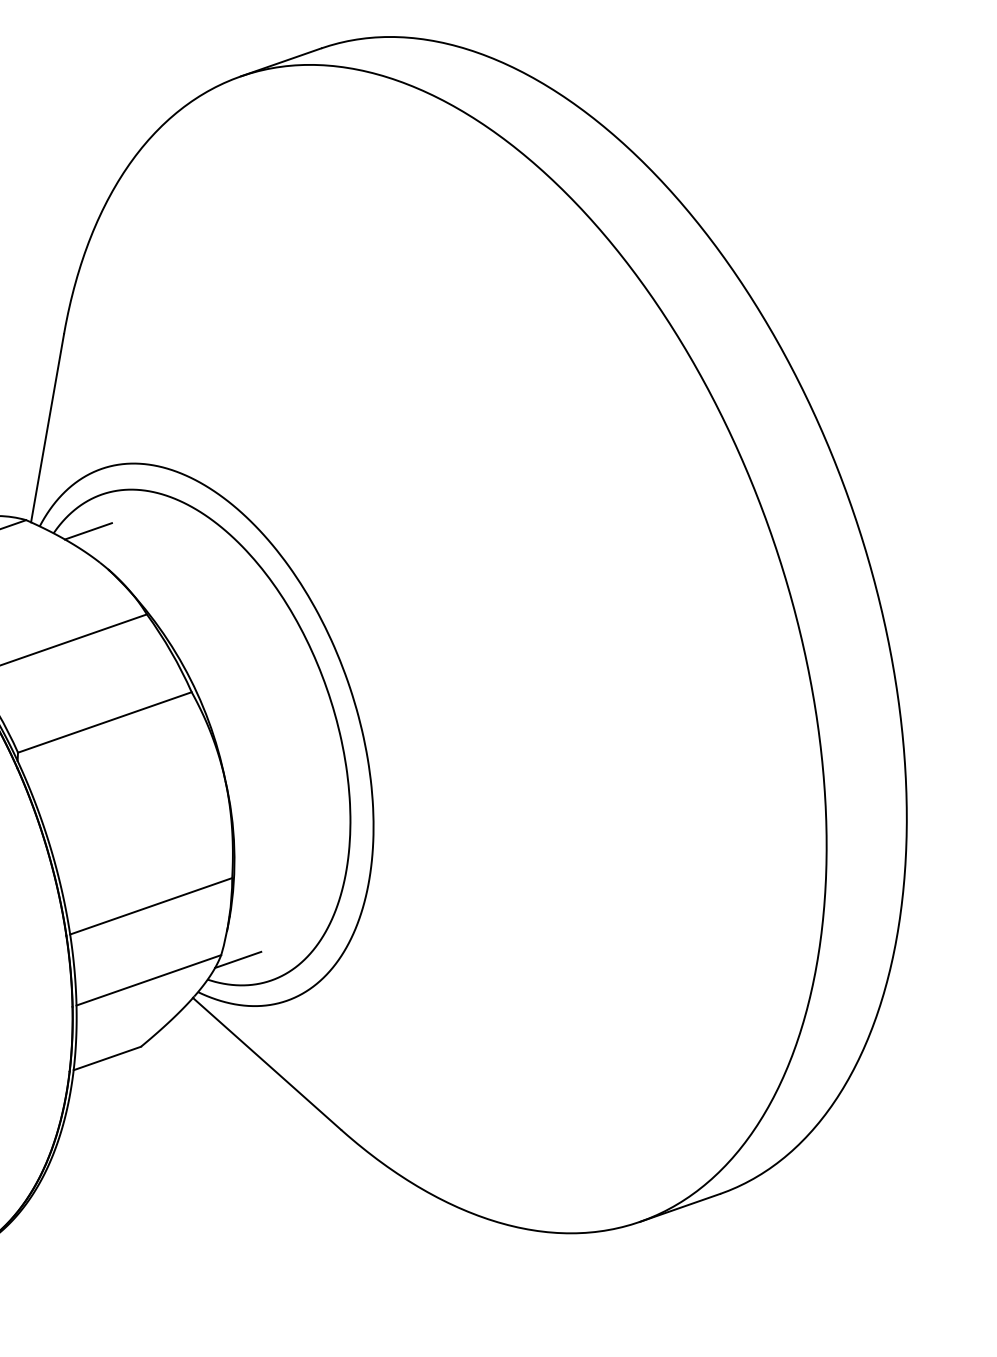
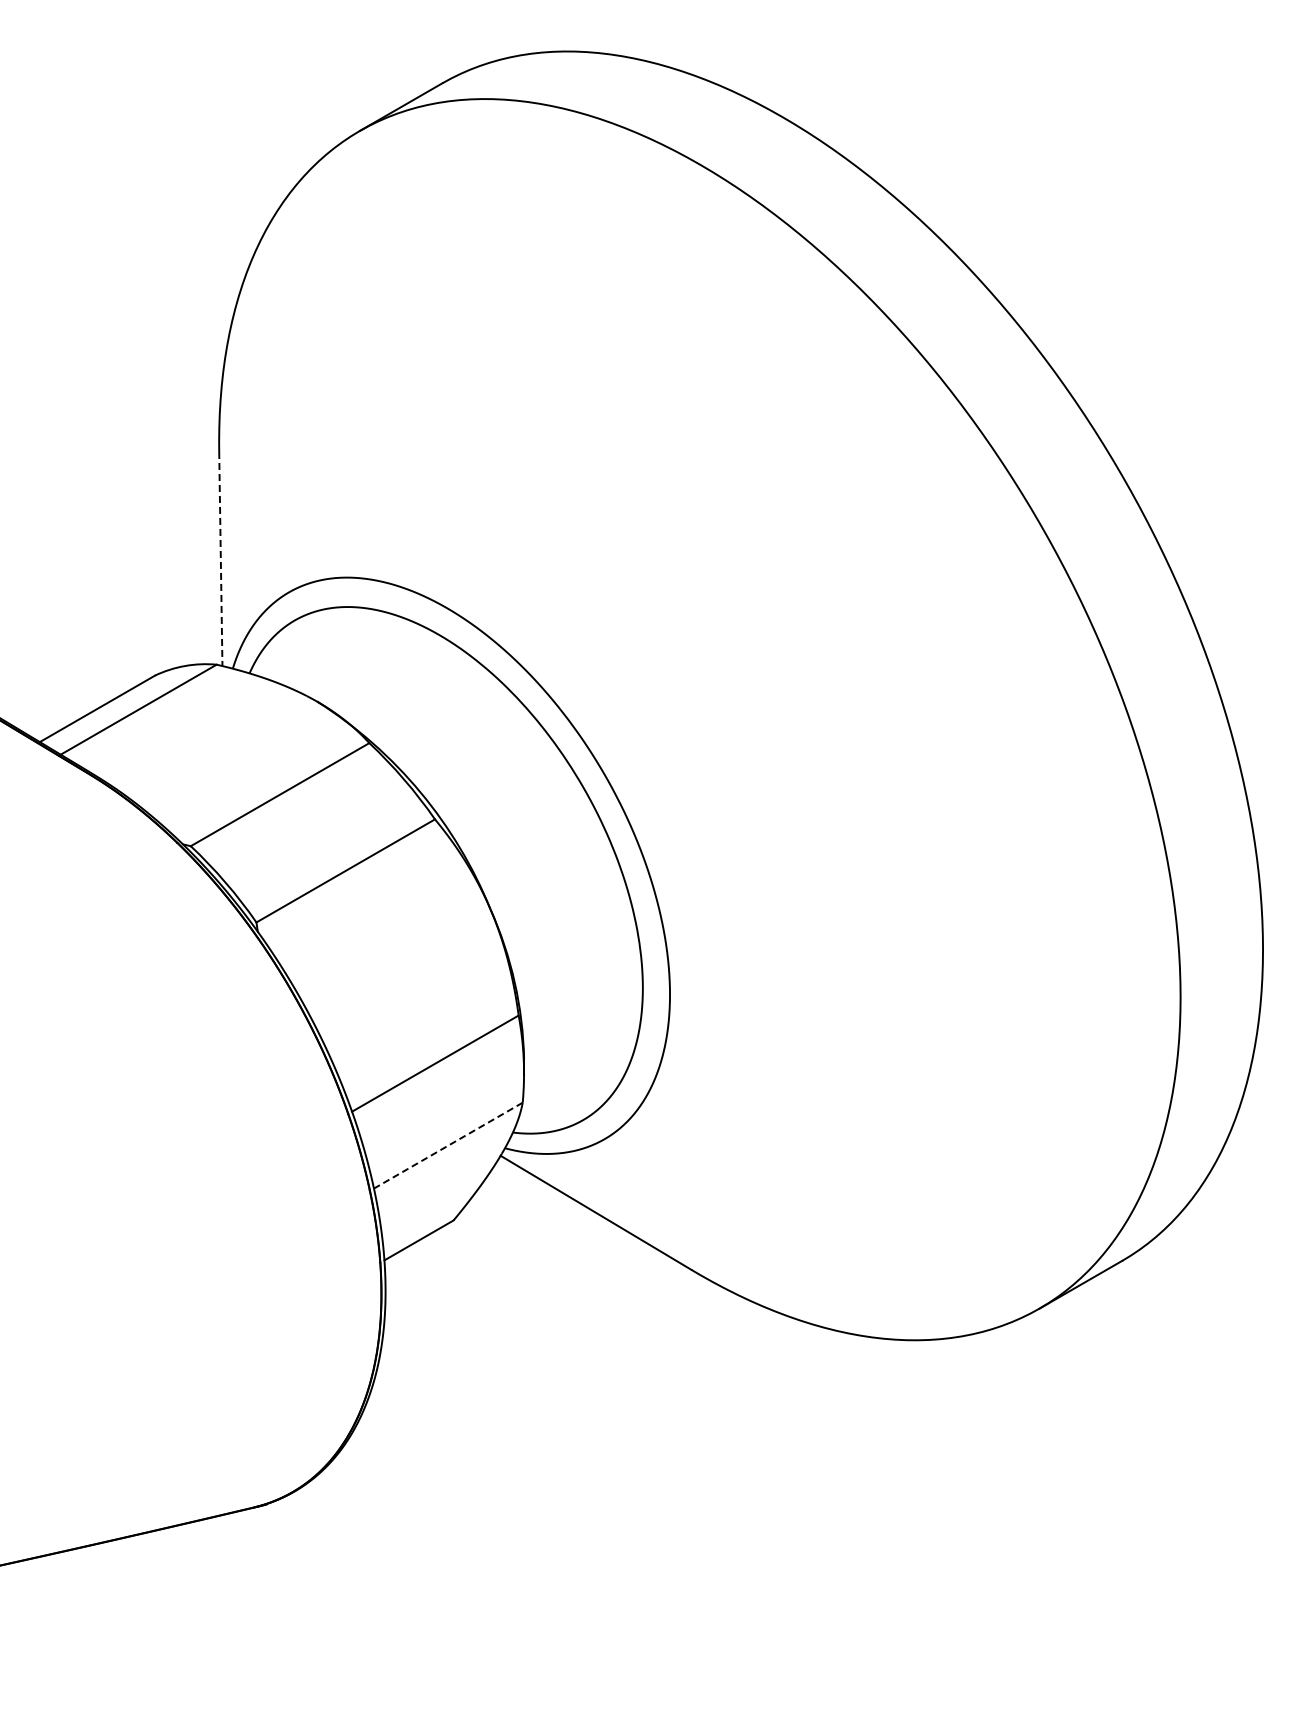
line: (47, 428) -> (220, 559), solid -> dashed
line: (88, 530) -> (287, 663), removed
line: (238, 960) -> (542, 1104), removed
line: (149, 980) -> (448, 1145), solid -> dashed

